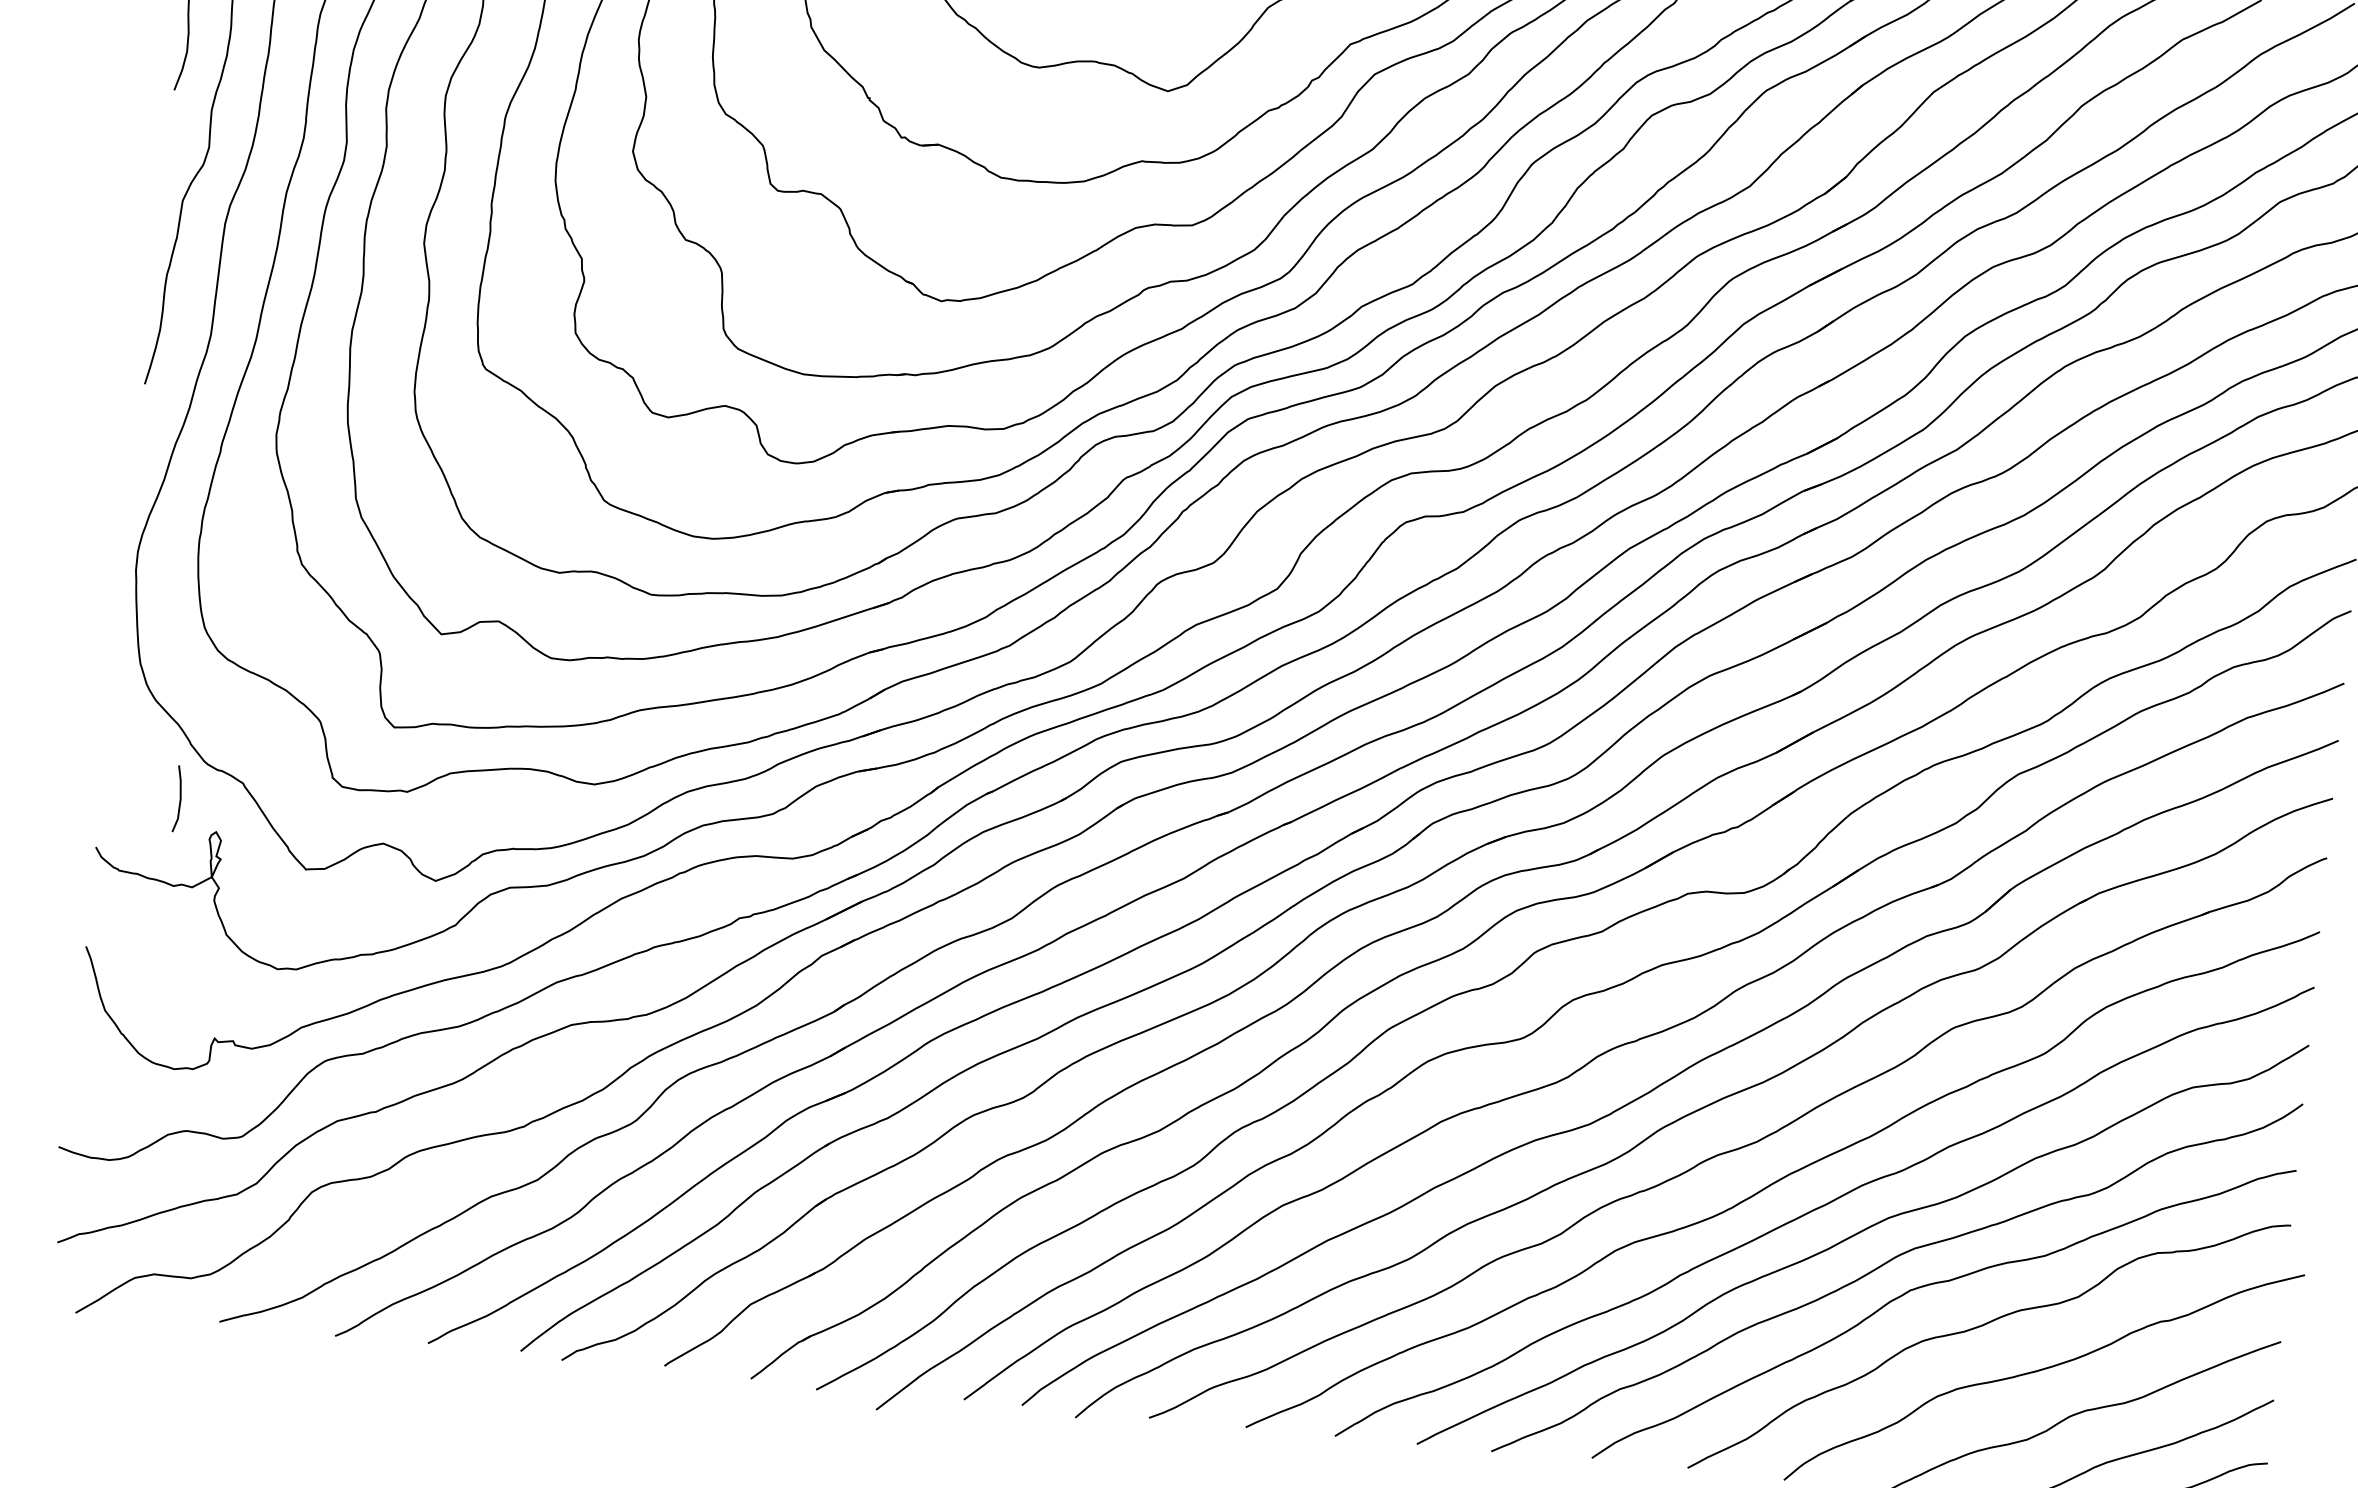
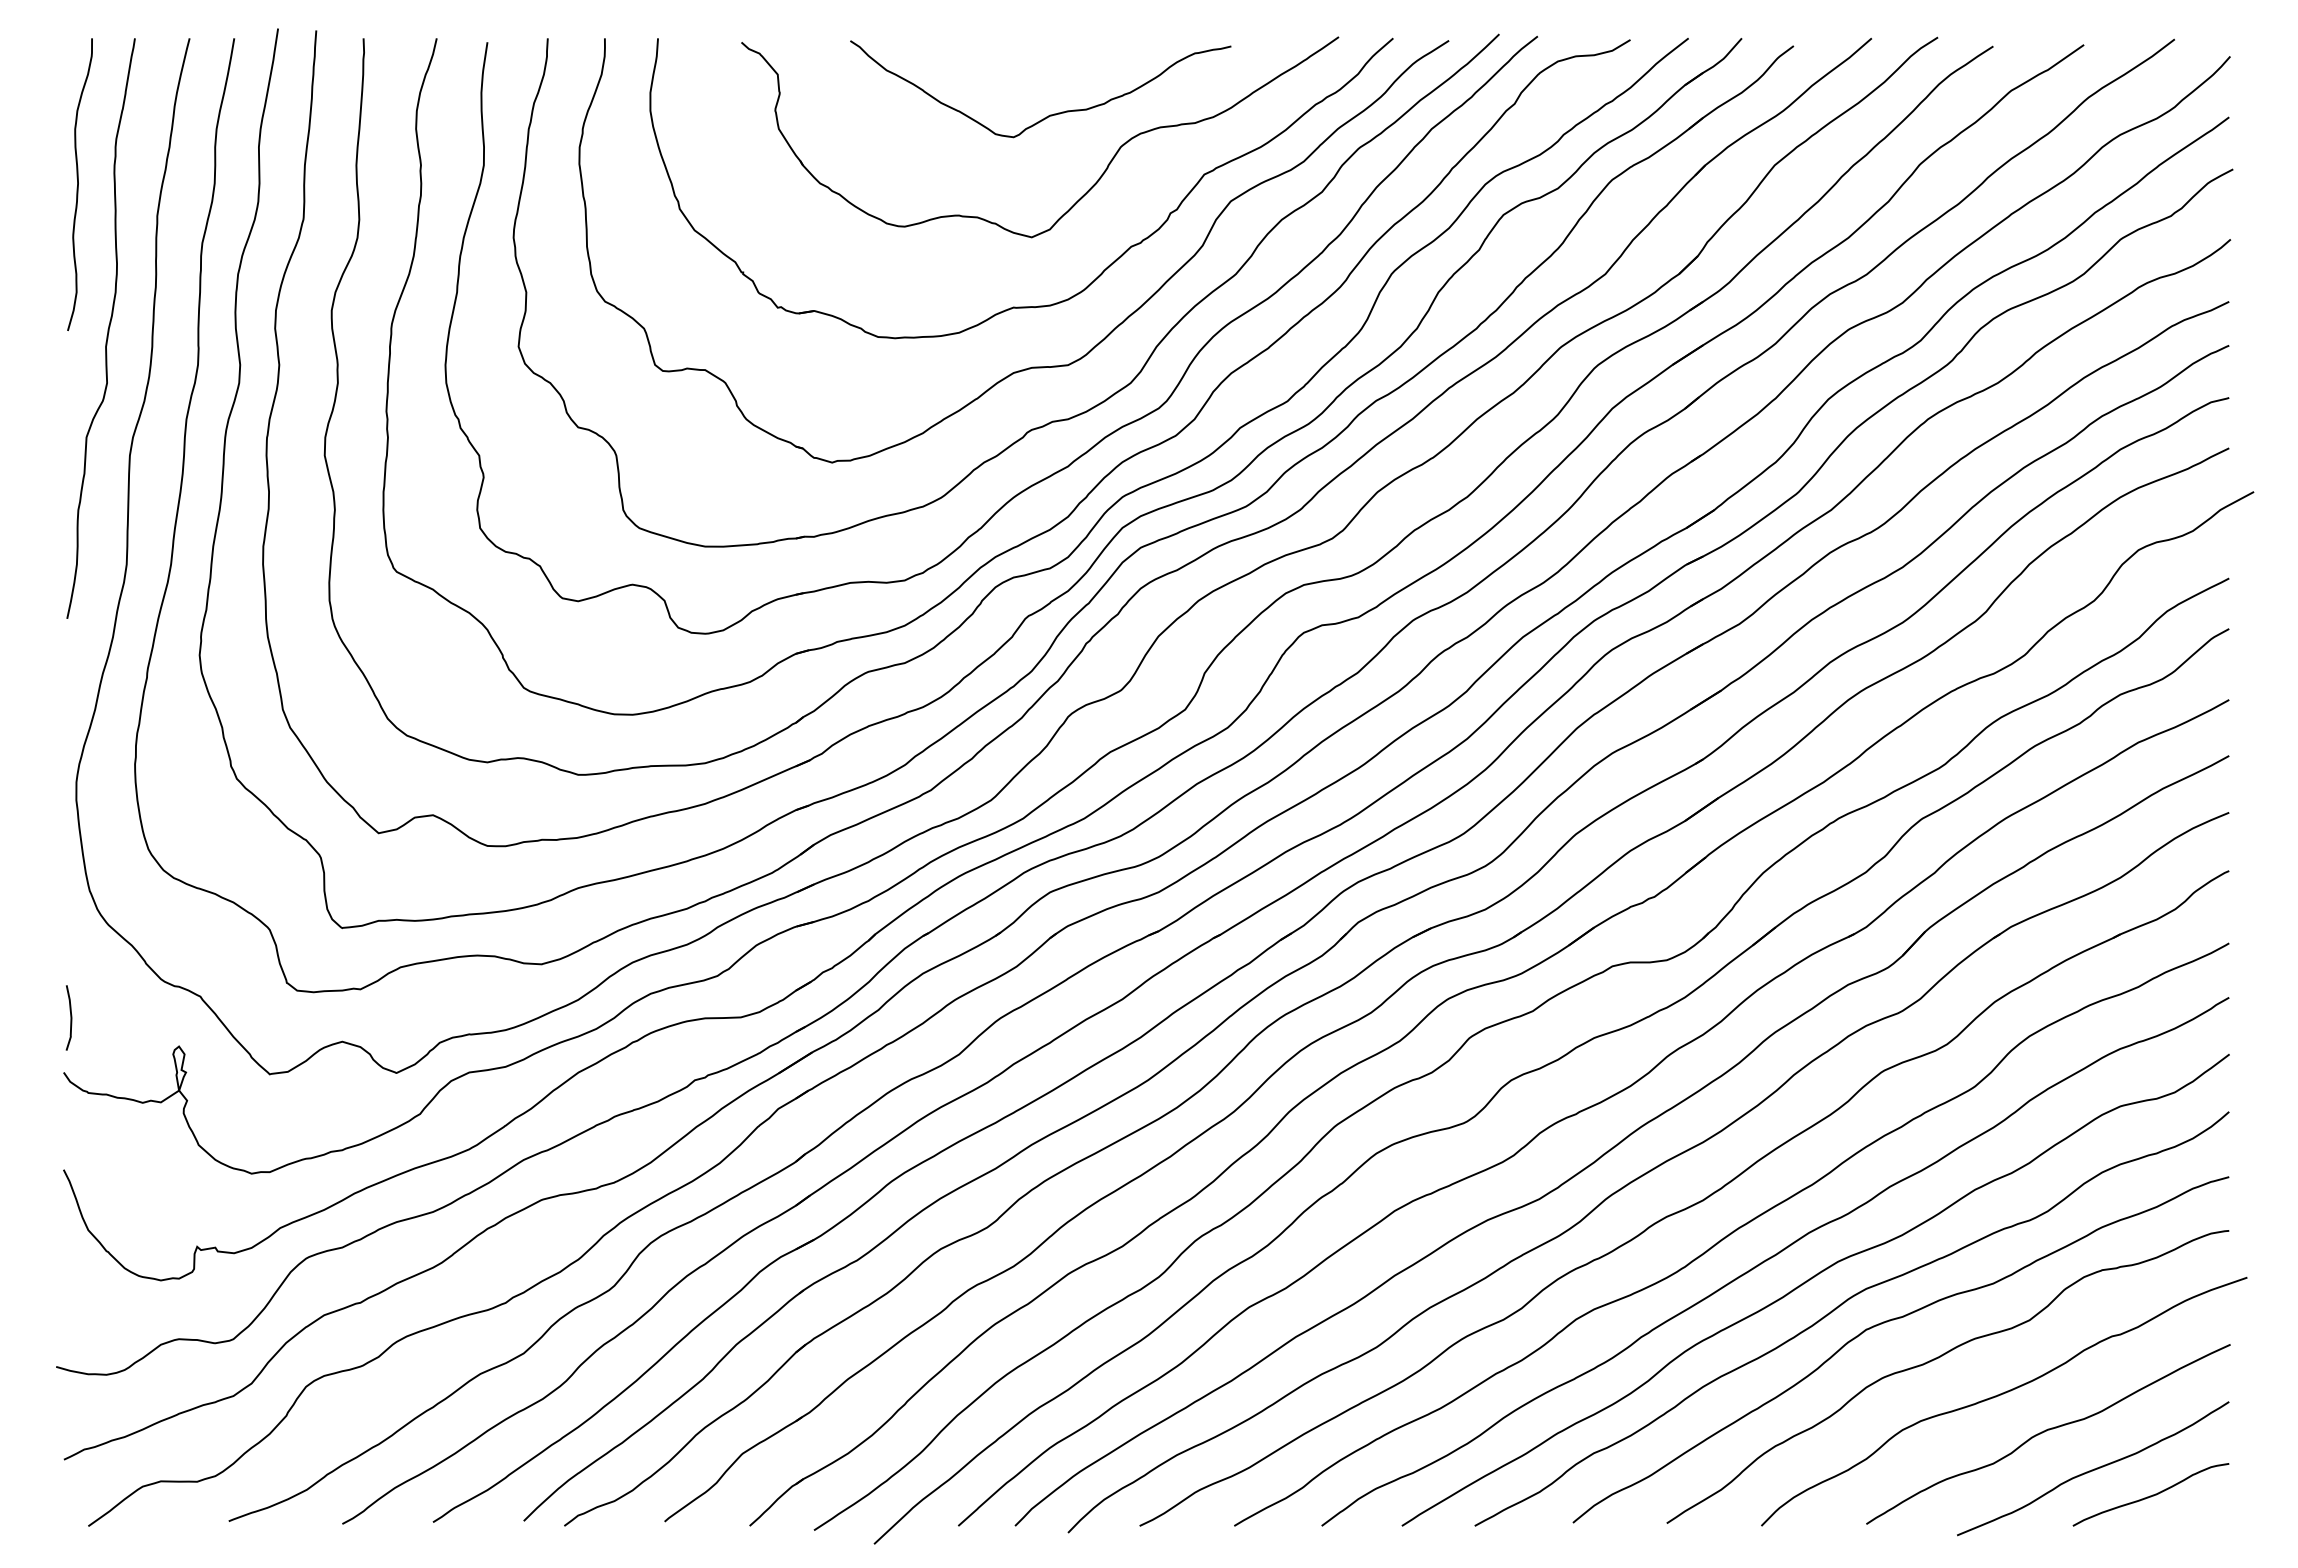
curve: (179, 798) -> (70, 1017), moved

